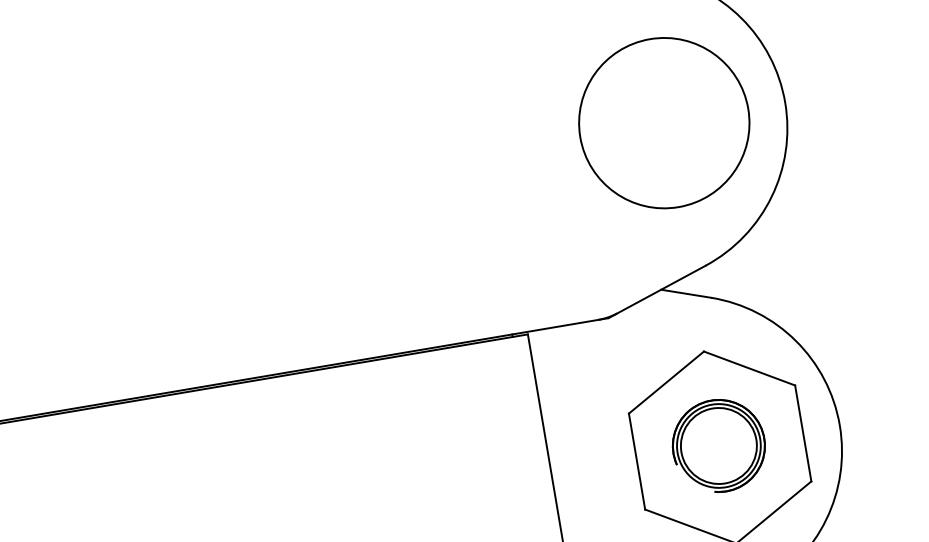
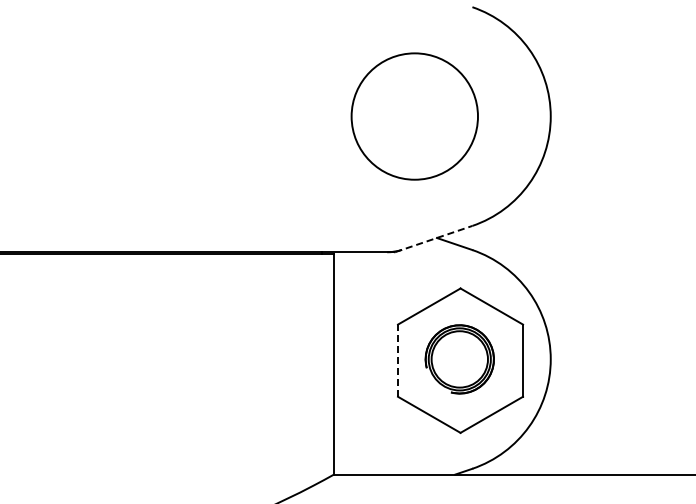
circle: (663, 123) -> (414, 116), moved
line: (656, 292) -> (433, 239), solid -> dashed
line: (637, 461) -> (398, 360), solid -> dashed

